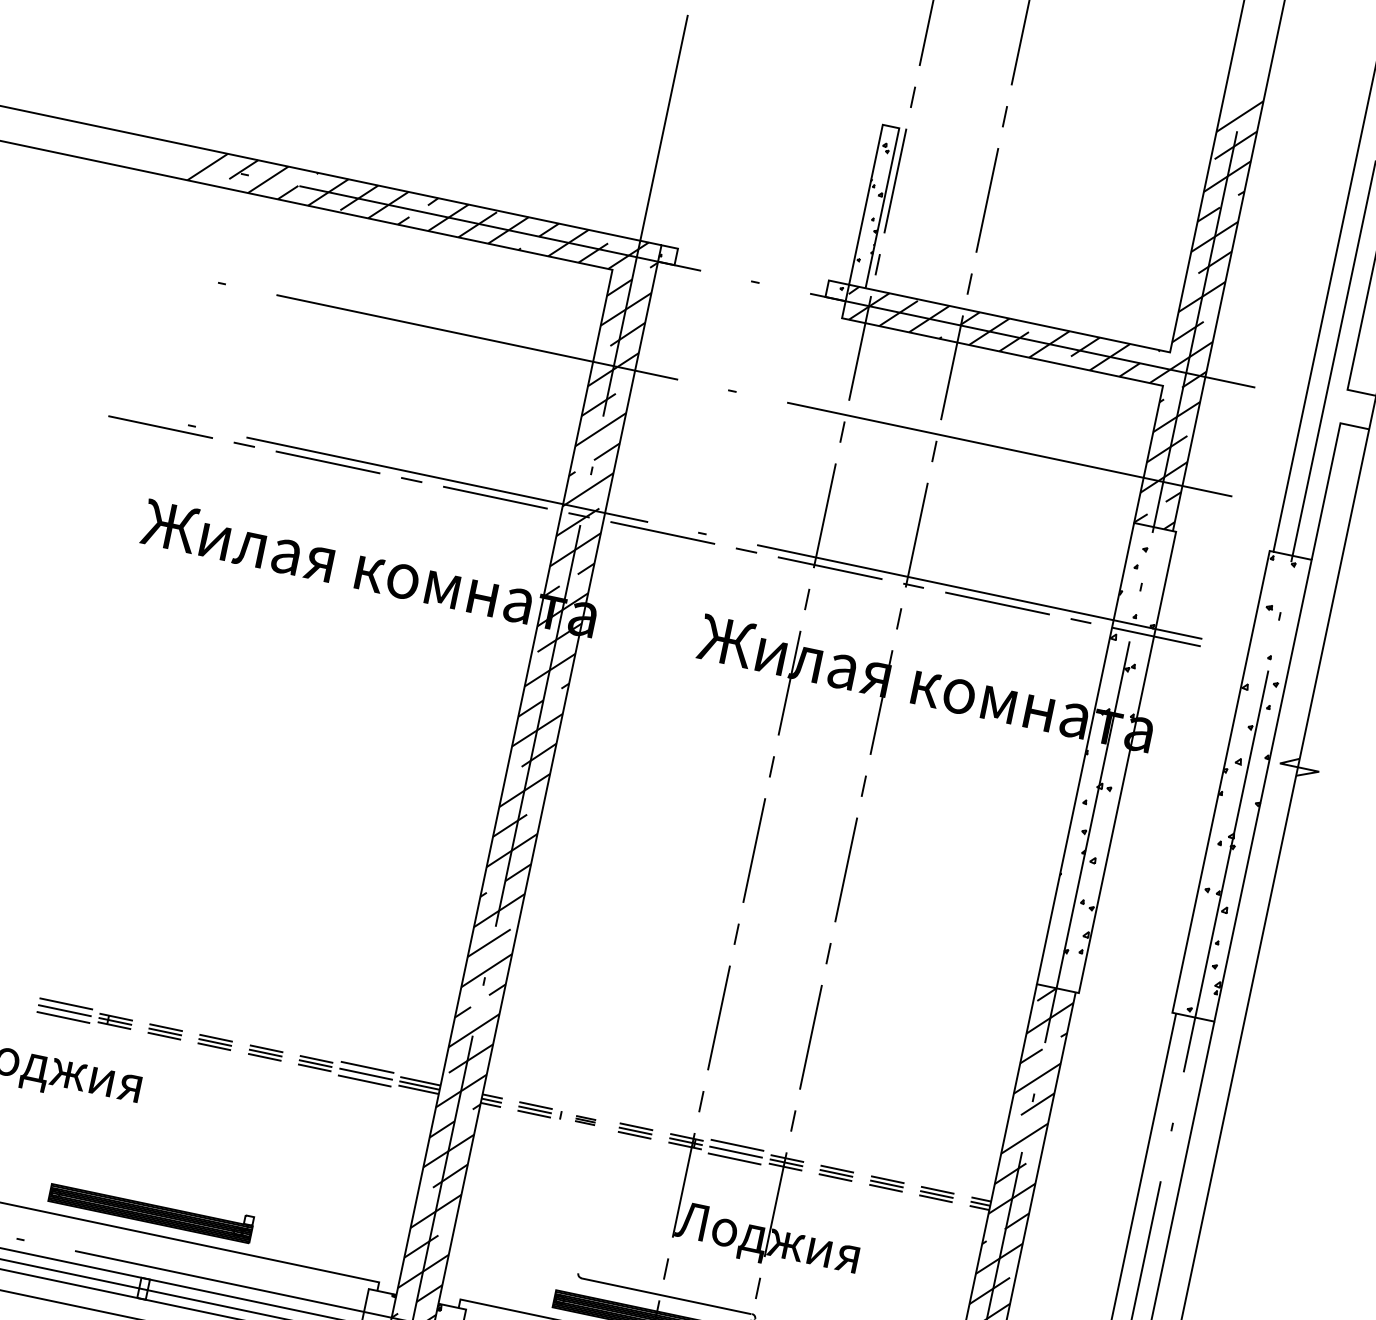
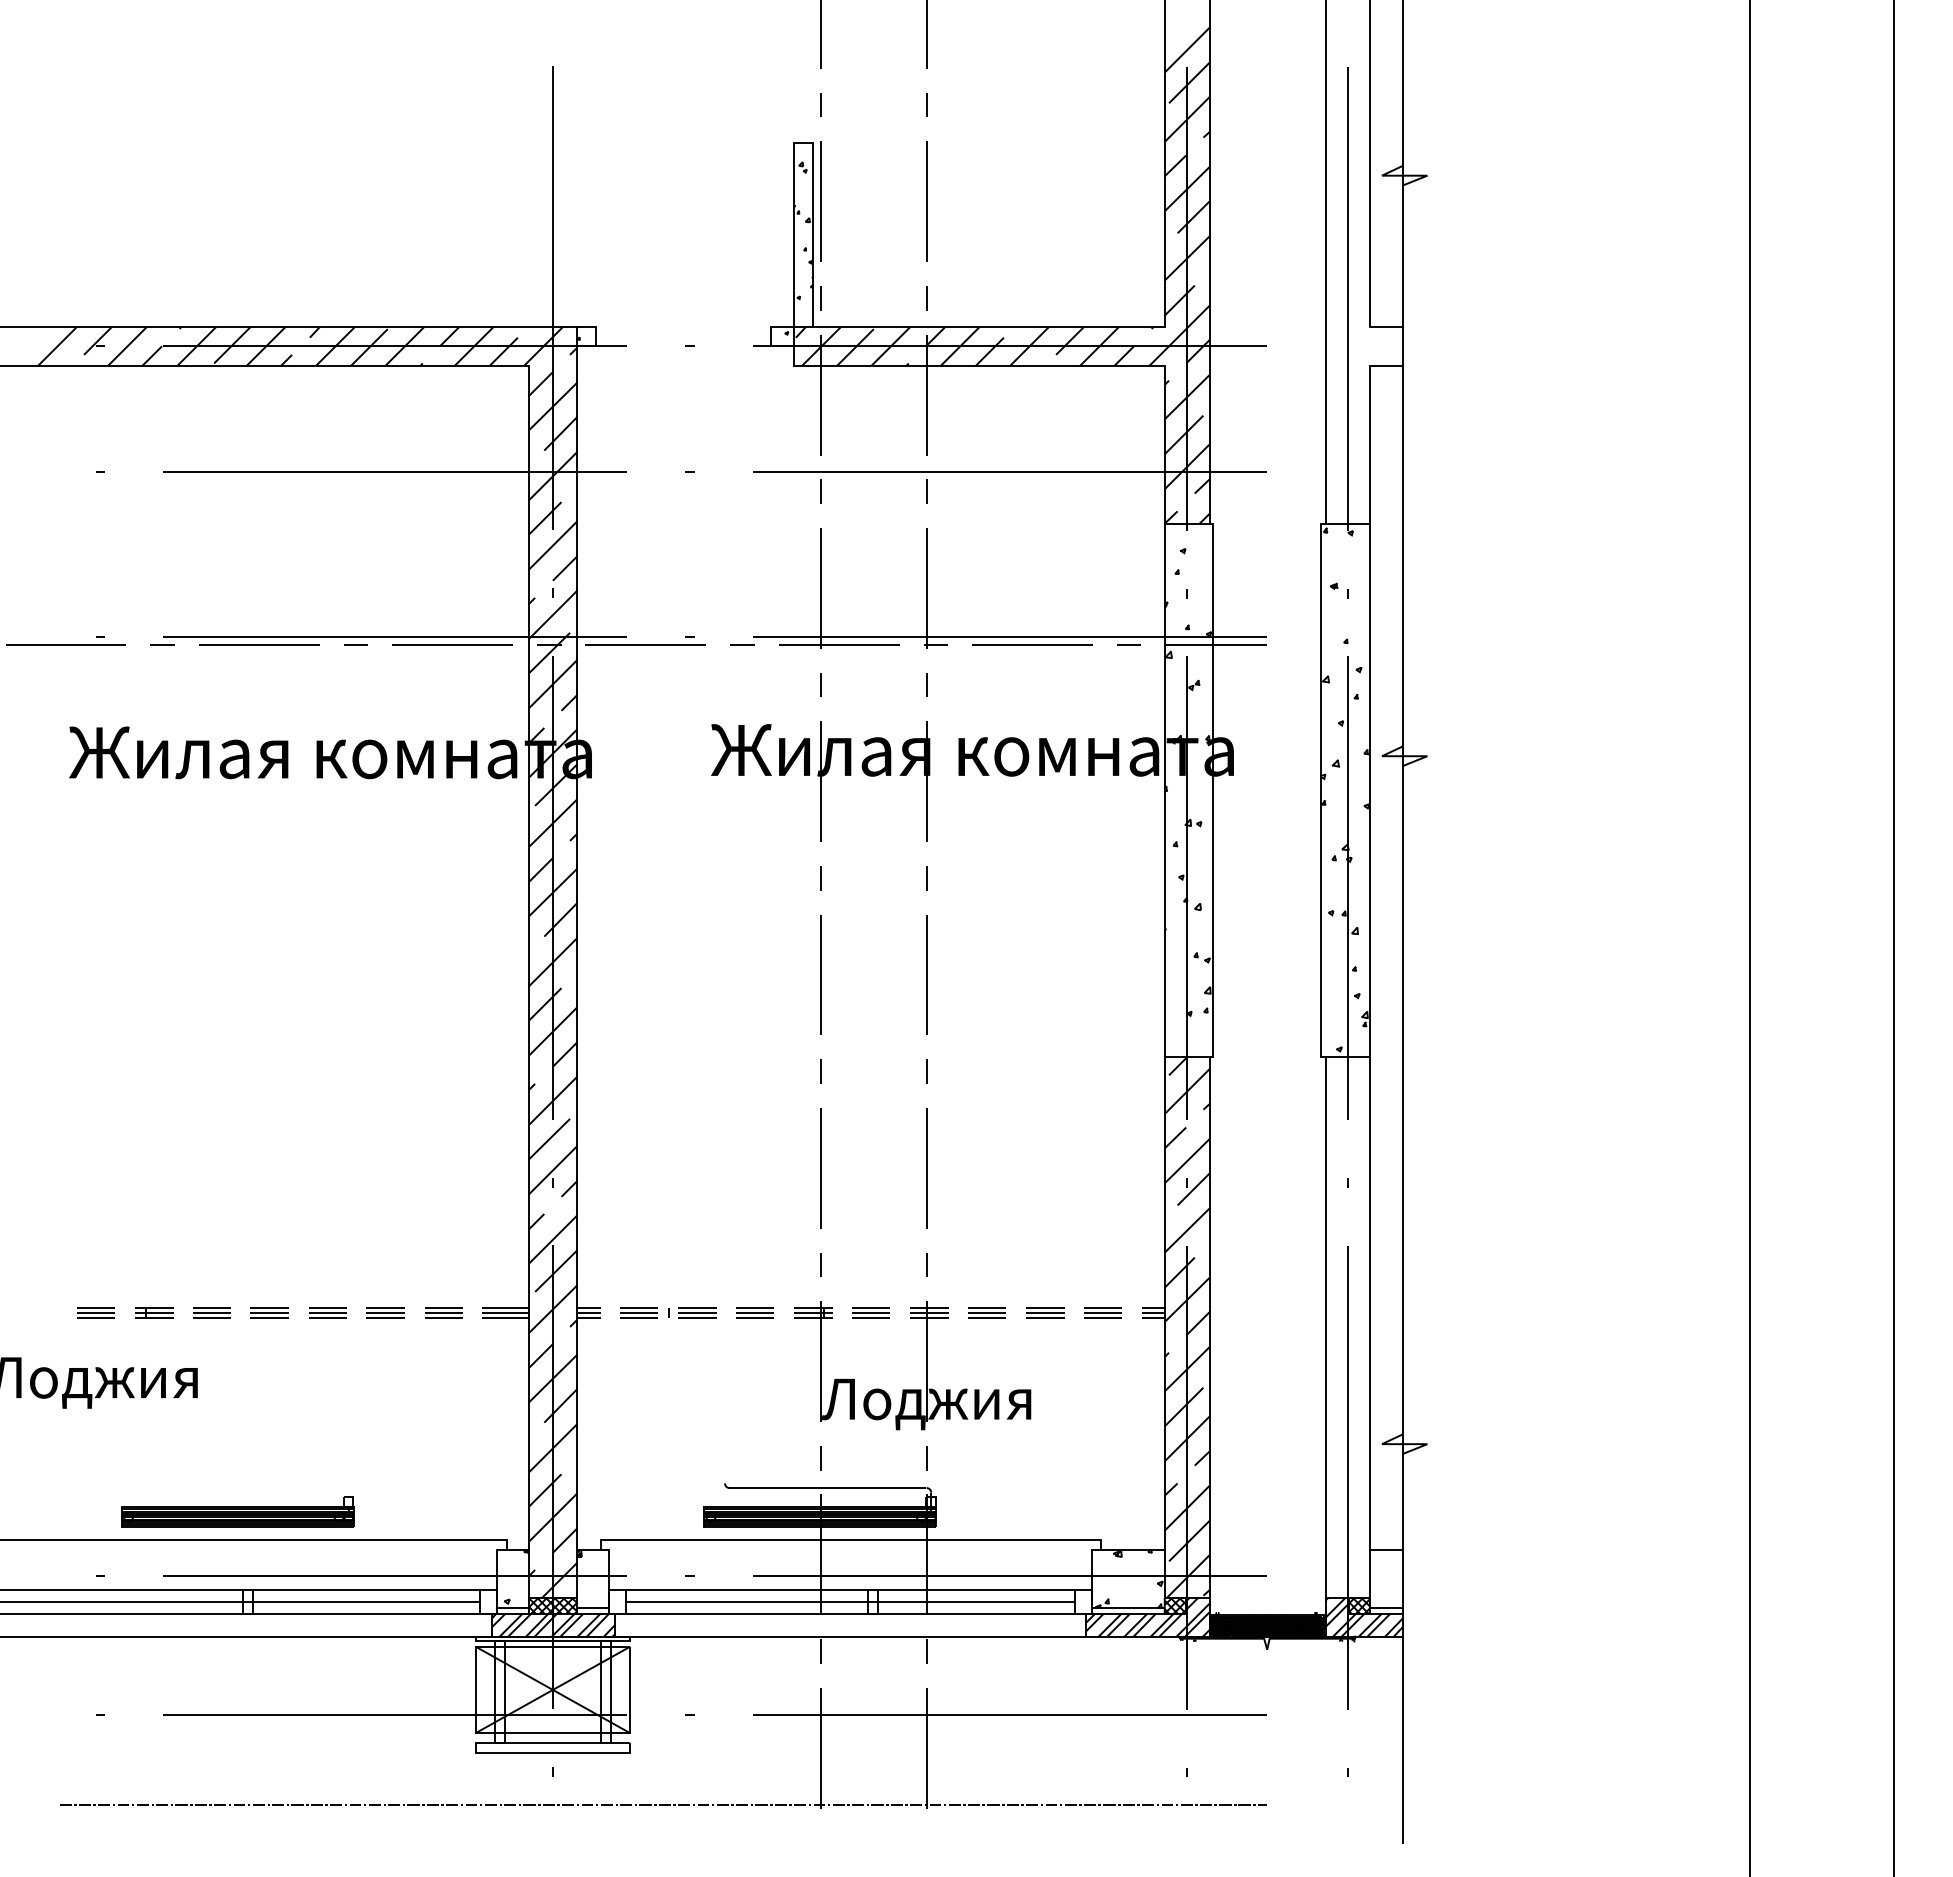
part: (64, 1010) -> (95, 1312), size x0.62
part: (365, 1073) -> (443, 1312), size x0.62
part: (585, 1120) -> (697, 1312), size x1.67
part: (735, 1151) -> (870, 1312), size x0.62

